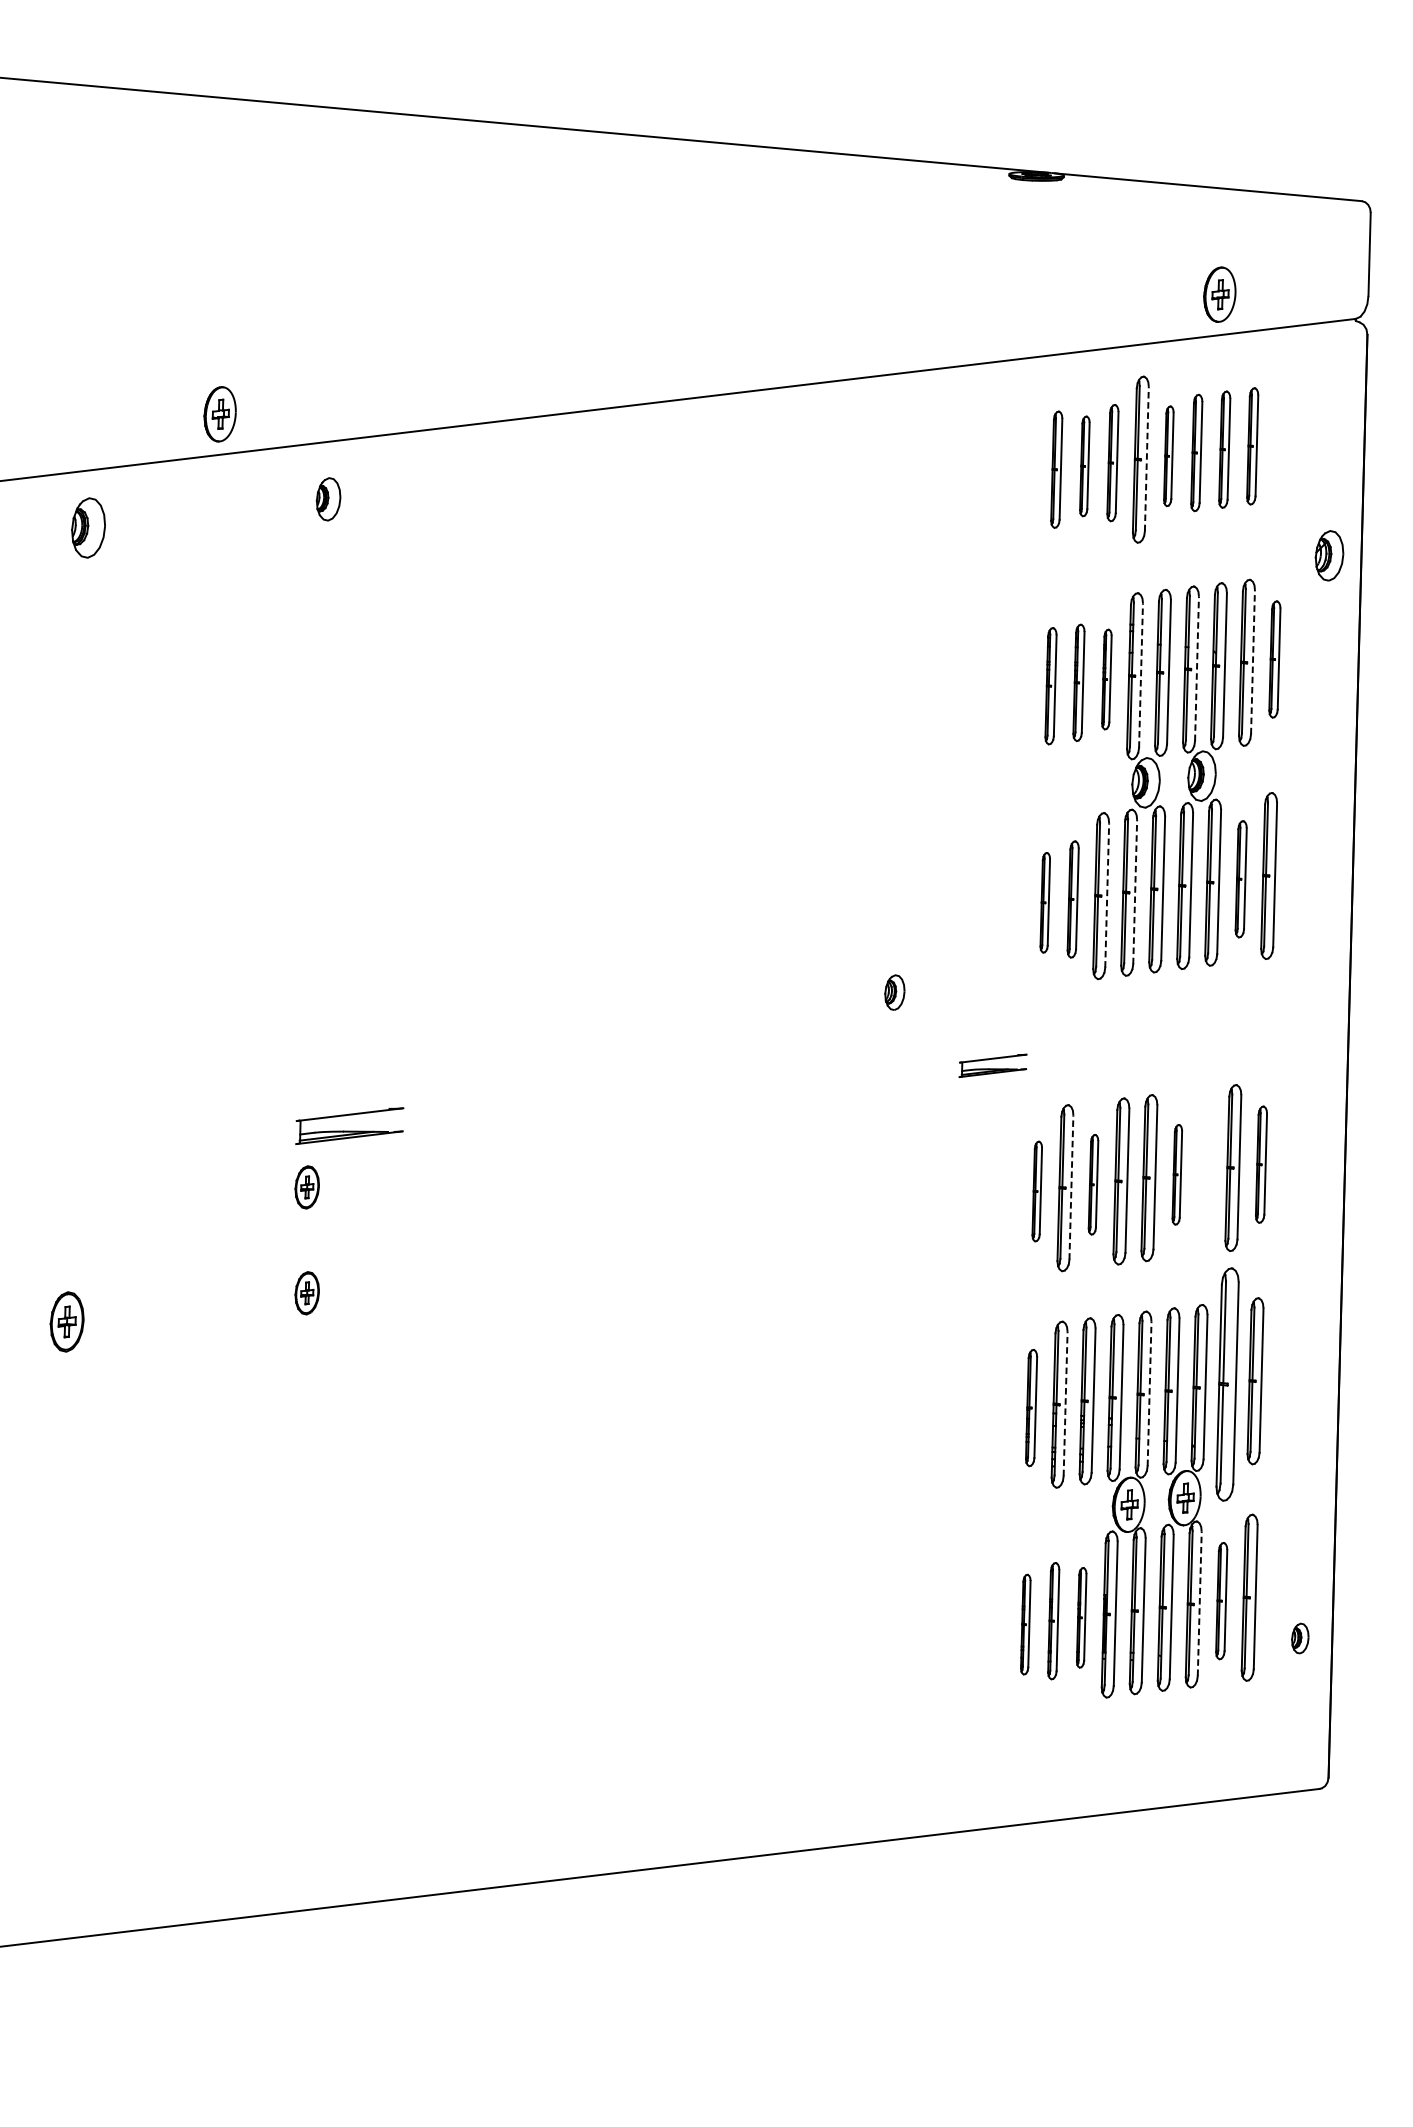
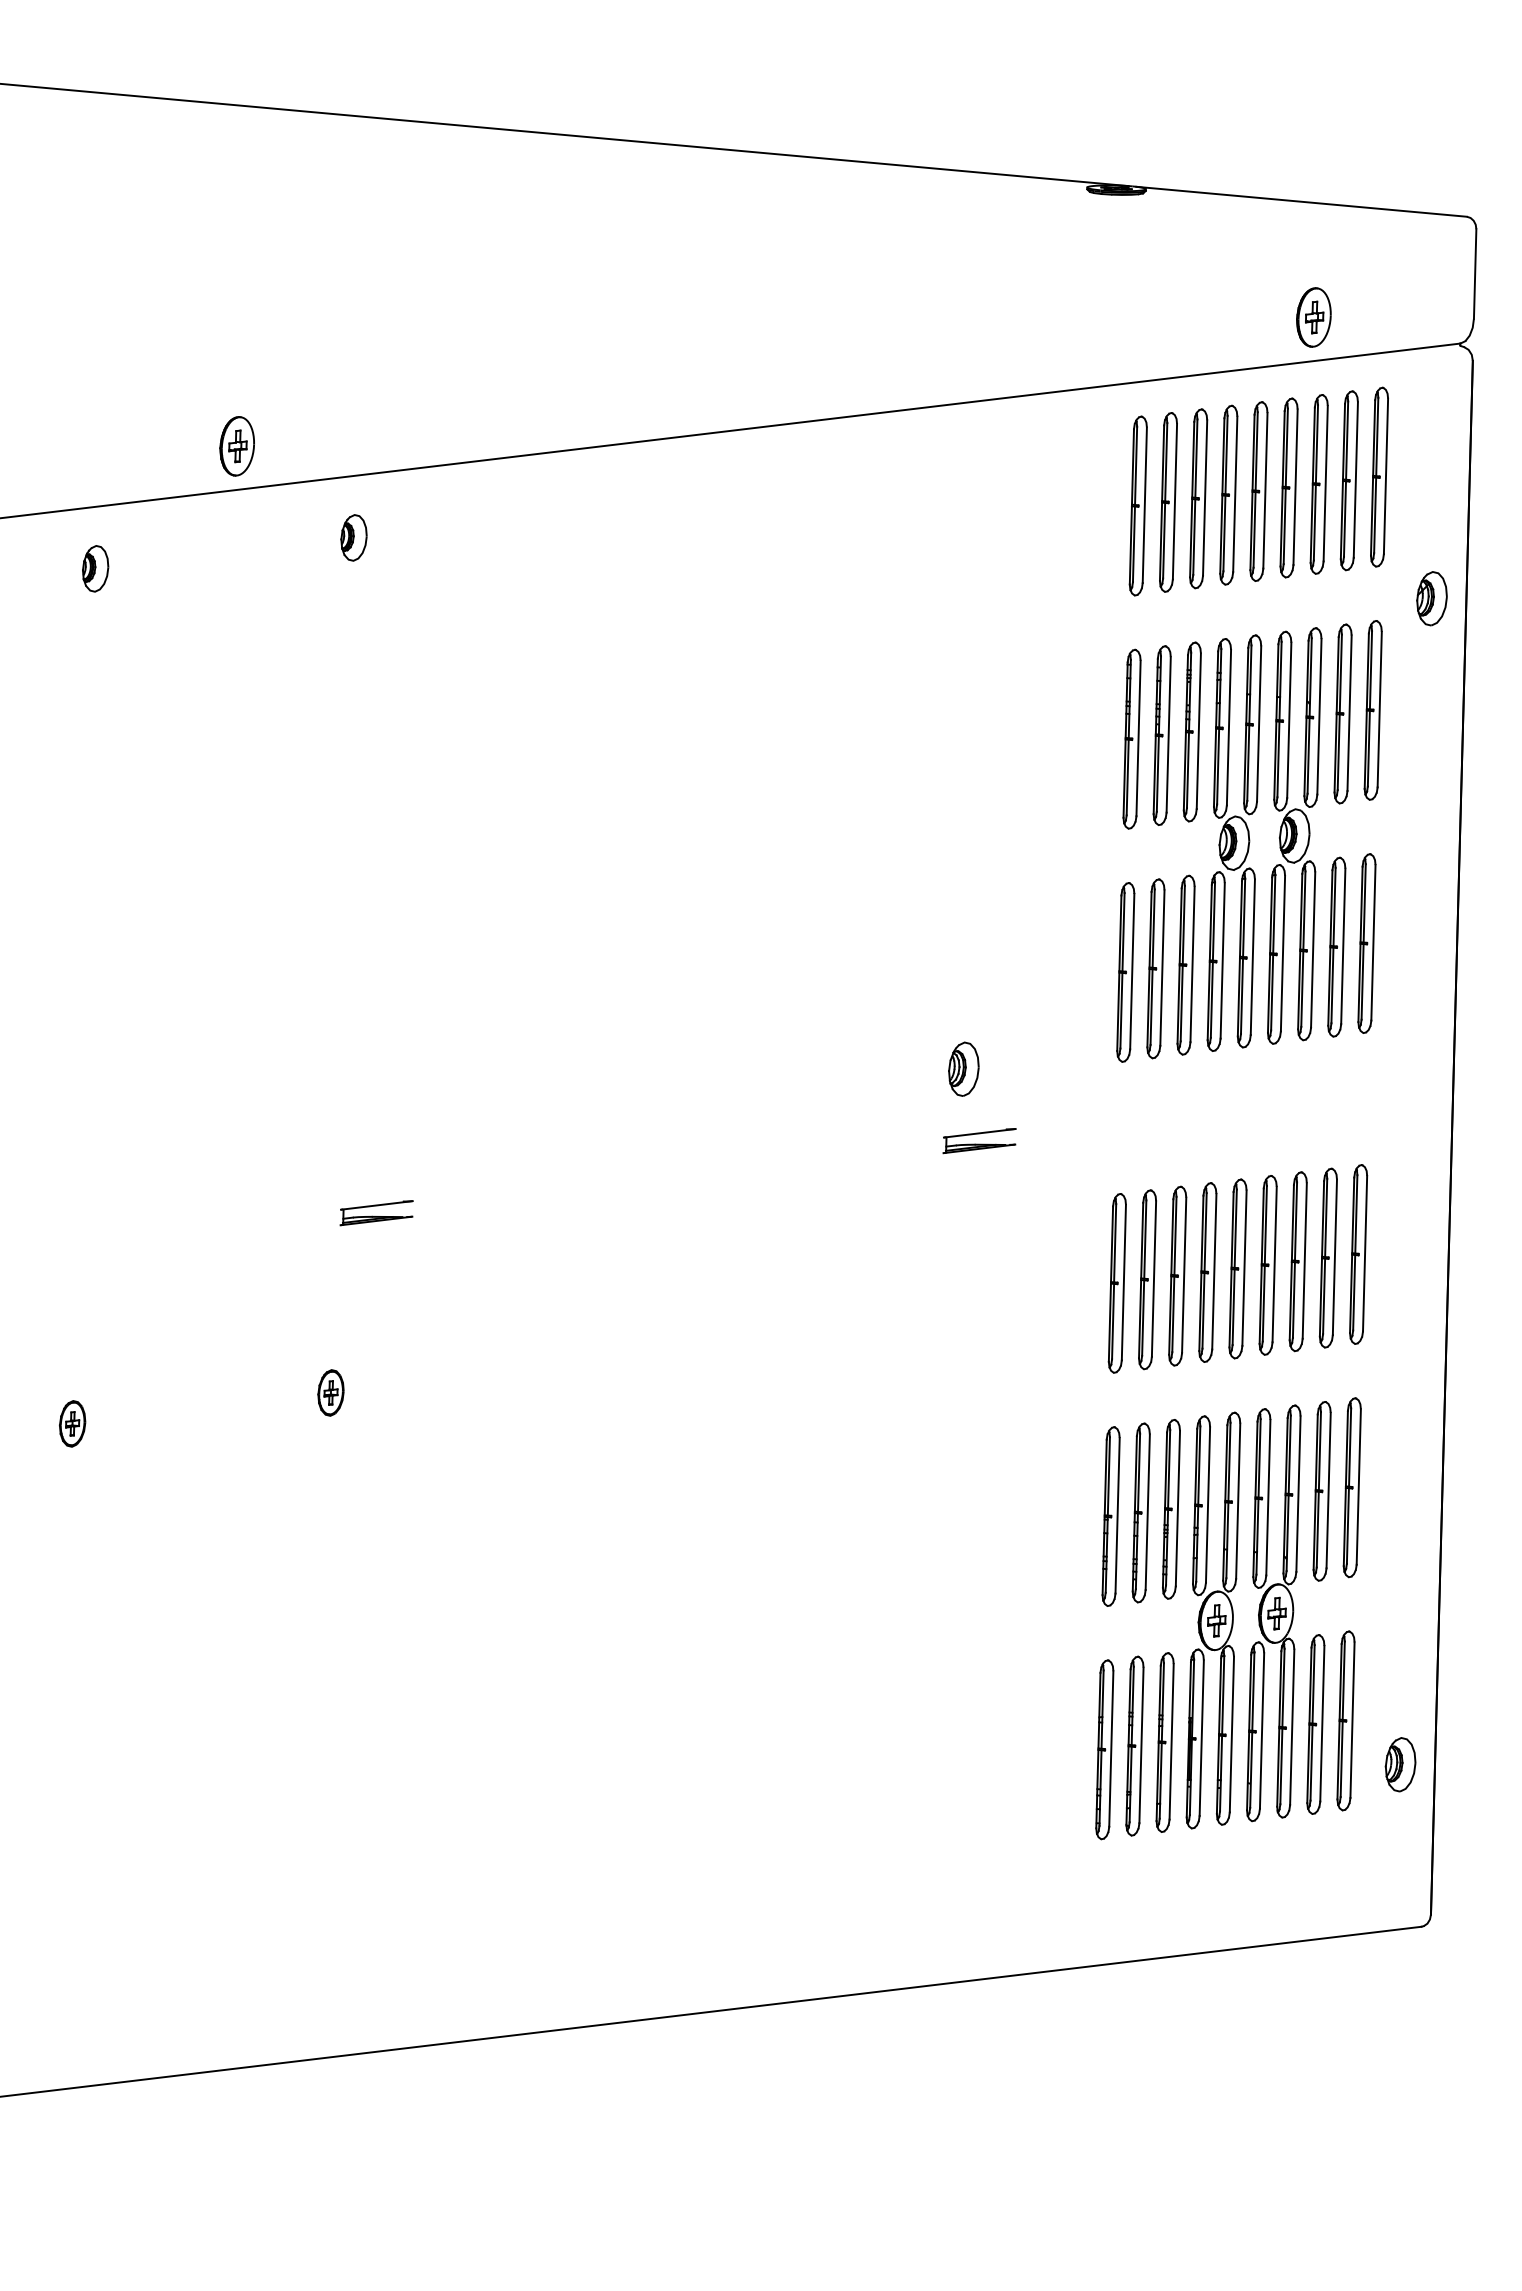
part: (1280, 442) -> (1379, 476), added
part: (1251, 446) -> (1348, 480), size x1.43
part: (1224, 449) -> (1318, 484), size x1.43
part: (1196, 452) -> (1288, 487), size x1.43
part: (1168, 456) -> (1258, 491), size x1.67
line: (1147, 459) -> (1235, 494), dashed -> solid
part: (1112, 462) -> (1198, 498), size x1.43
part: (1084, 466) -> (1168, 502), size x1.67
part: (1056, 469) -> (1137, 505), size x1.43
part: (88, 527) -> (95, 568), size x0.71
part: (1274, 659) -> (1372, 710), size x1.43
line: (1252, 662) -> (1349, 713), dashed -> solid
line: (1197, 668) -> (1289, 720), dashed -> solid
line: (1140, 675) -> (1228, 727), dashed -> solid
part: (1106, 679) -> (1191, 731), size x1.67
part: (1078, 682) -> (1161, 735), size x1.43
part: (1050, 685) -> (1131, 738), size x1.43
part: (1240, 878) -> (1336, 946), size x1.43
line: (1135, 891) -> (1222, 960), dashed -> solid
line: (1107, 895) -> (1192, 964), dashed -> solid
part: (1072, 899) -> (1155, 968), size x1.43
part: (1044, 902) -> (1125, 972), size x1.67
part: (894, 992) -> (963, 1068), size x1.43
part: (992, 1066) -> (979, 1141), moved
part: (349, 1126) -> (376, 1213), size x0.62
part: (1261, 1164) -> (1358, 1254), size x1.43
part: (1204, 1171) -> (1297, 1261), added
part: (1176, 1174) -> (1267, 1265), size x1.67
part: (1093, 1184) -> (1177, 1275), size x1.67
part: (306, 1186) -> (330, 1278), removed
line: (1071, 1187) -> (1154, 1279), dashed -> solid
part: (1036, 1191) -> (1116, 1283), size x1.67
part: (67, 1321) -> (72, 1423), size x0.71
part: (1226, 1384) -> (1321, 1491), size x0.71
line: (1149, 1394) -> (1238, 1501), dashed -> solid
line: (1065, 1404) -> (1147, 1512), dashed -> solid
part: (1031, 1407) -> (1110, 1516), size x1.43
part: (1221, 1601) -> (1315, 1724), size x1.43
line: (1199, 1603) -> (1292, 1727), dashed -> solid
part: (1081, 1617) -> (1164, 1742), size x1.67
part: (1053, 1620) -> (1134, 1745), size x1.43
part: (1025, 1624) -> (1104, 1749), size x1.67
part: (1300, 1638) -> (1400, 1764), size x1.67

